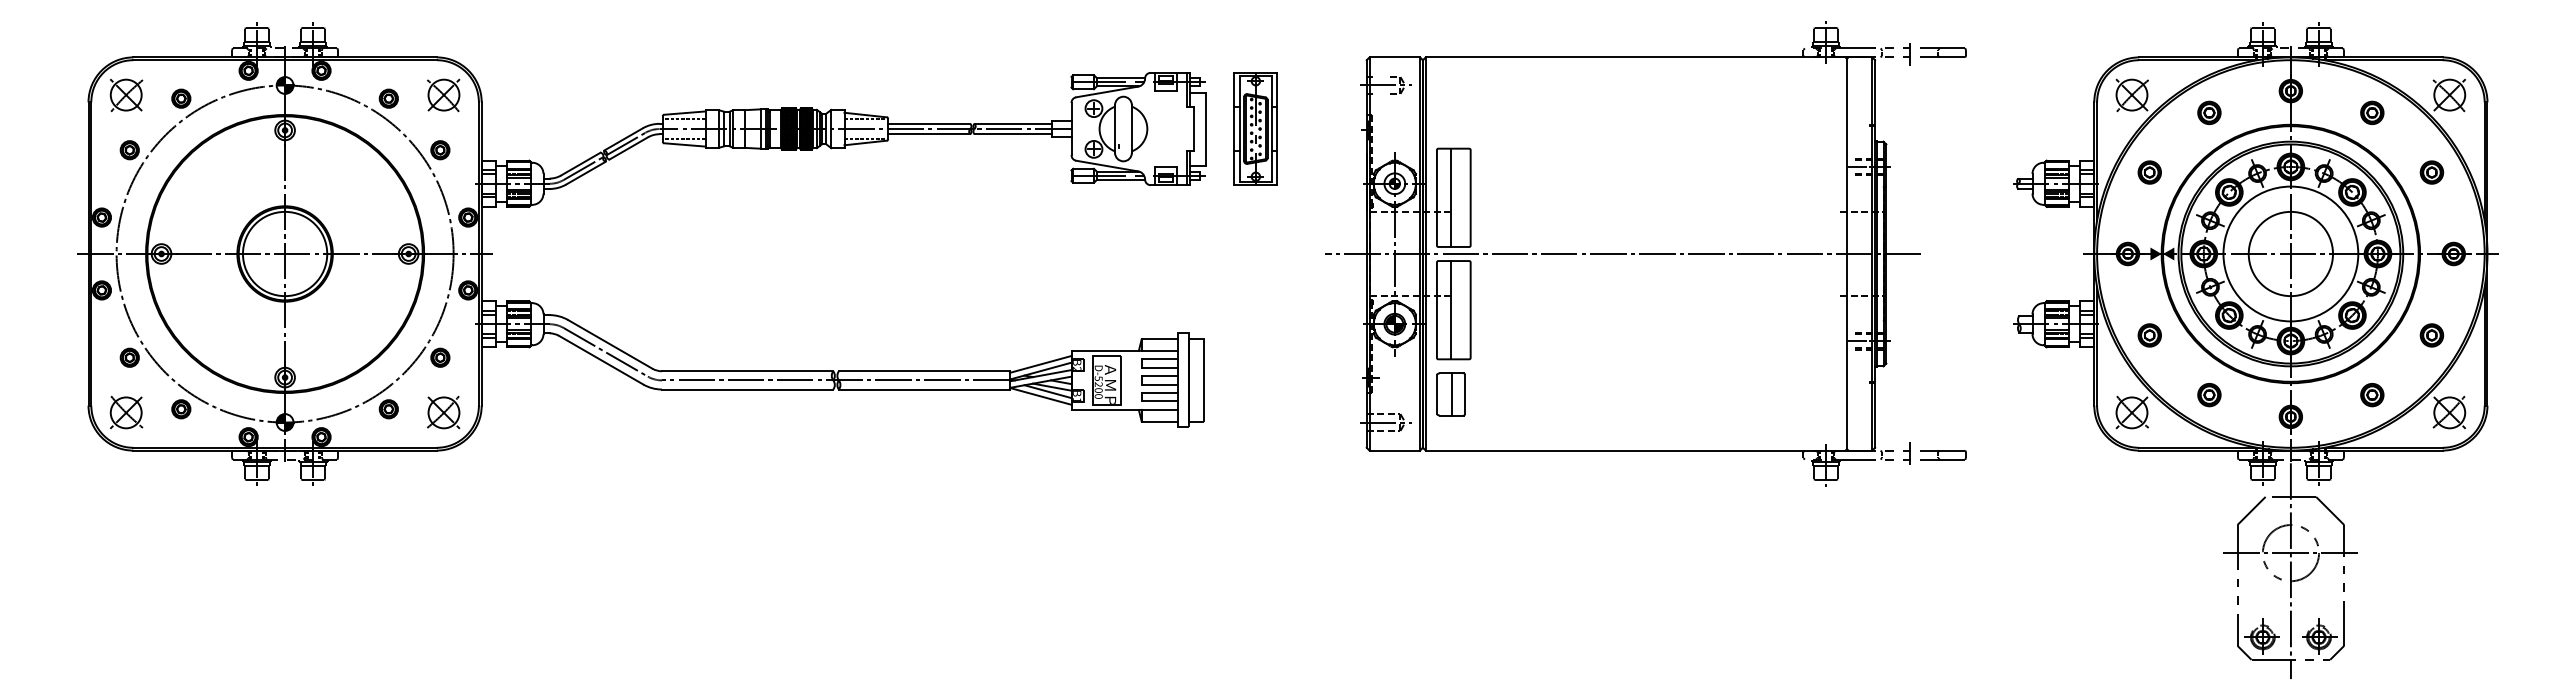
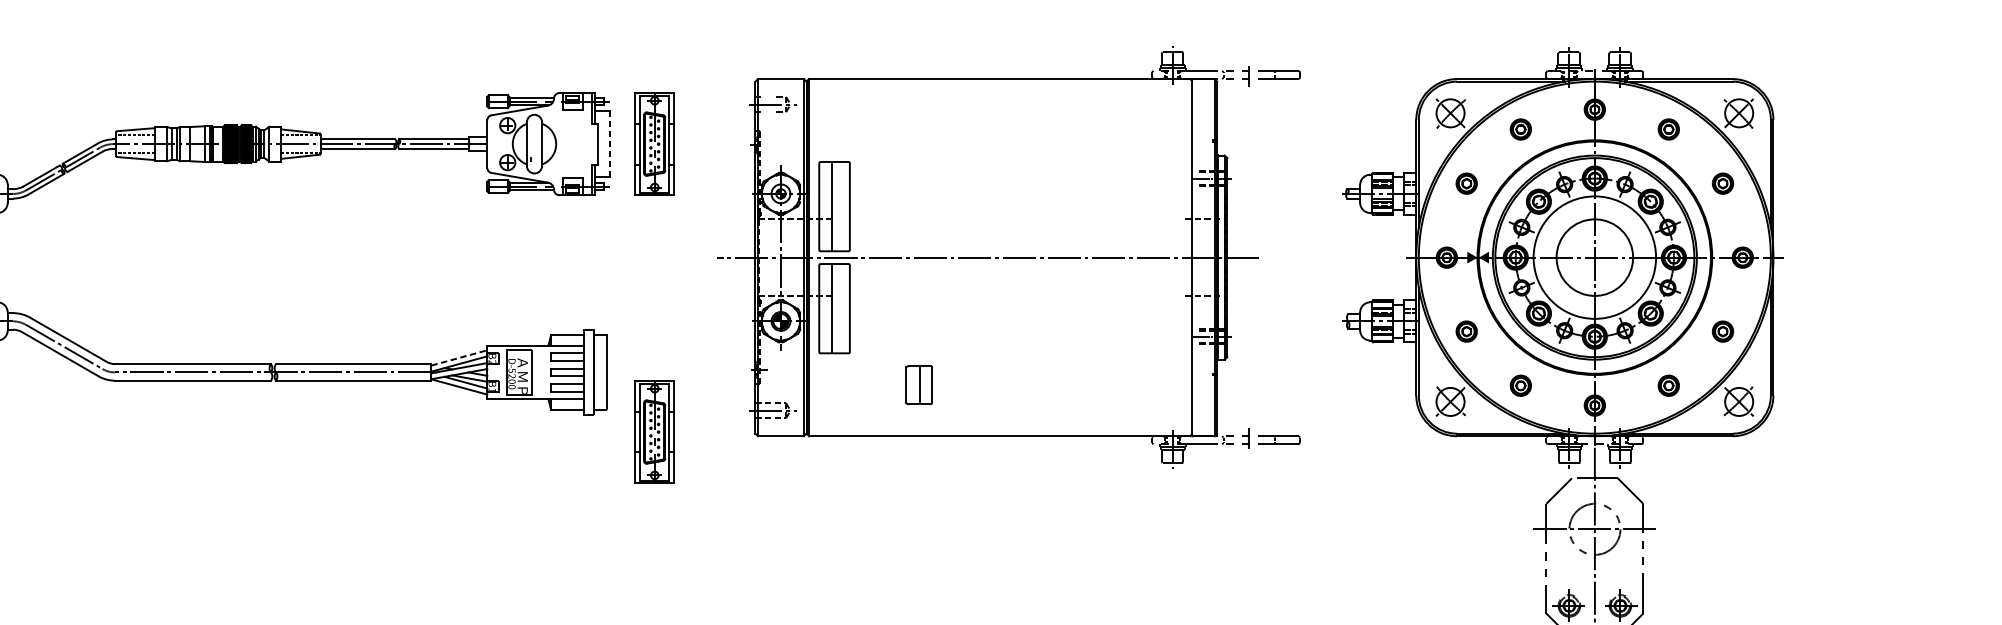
line: (1206, 129) -> (609, 144), solid -> dashed
line: (1040, 364) -> (459, 358), solid -> dashed
part: (1450, 394) -> (918, 385), moved
part: (1255, 445) -> (654, 431), added

